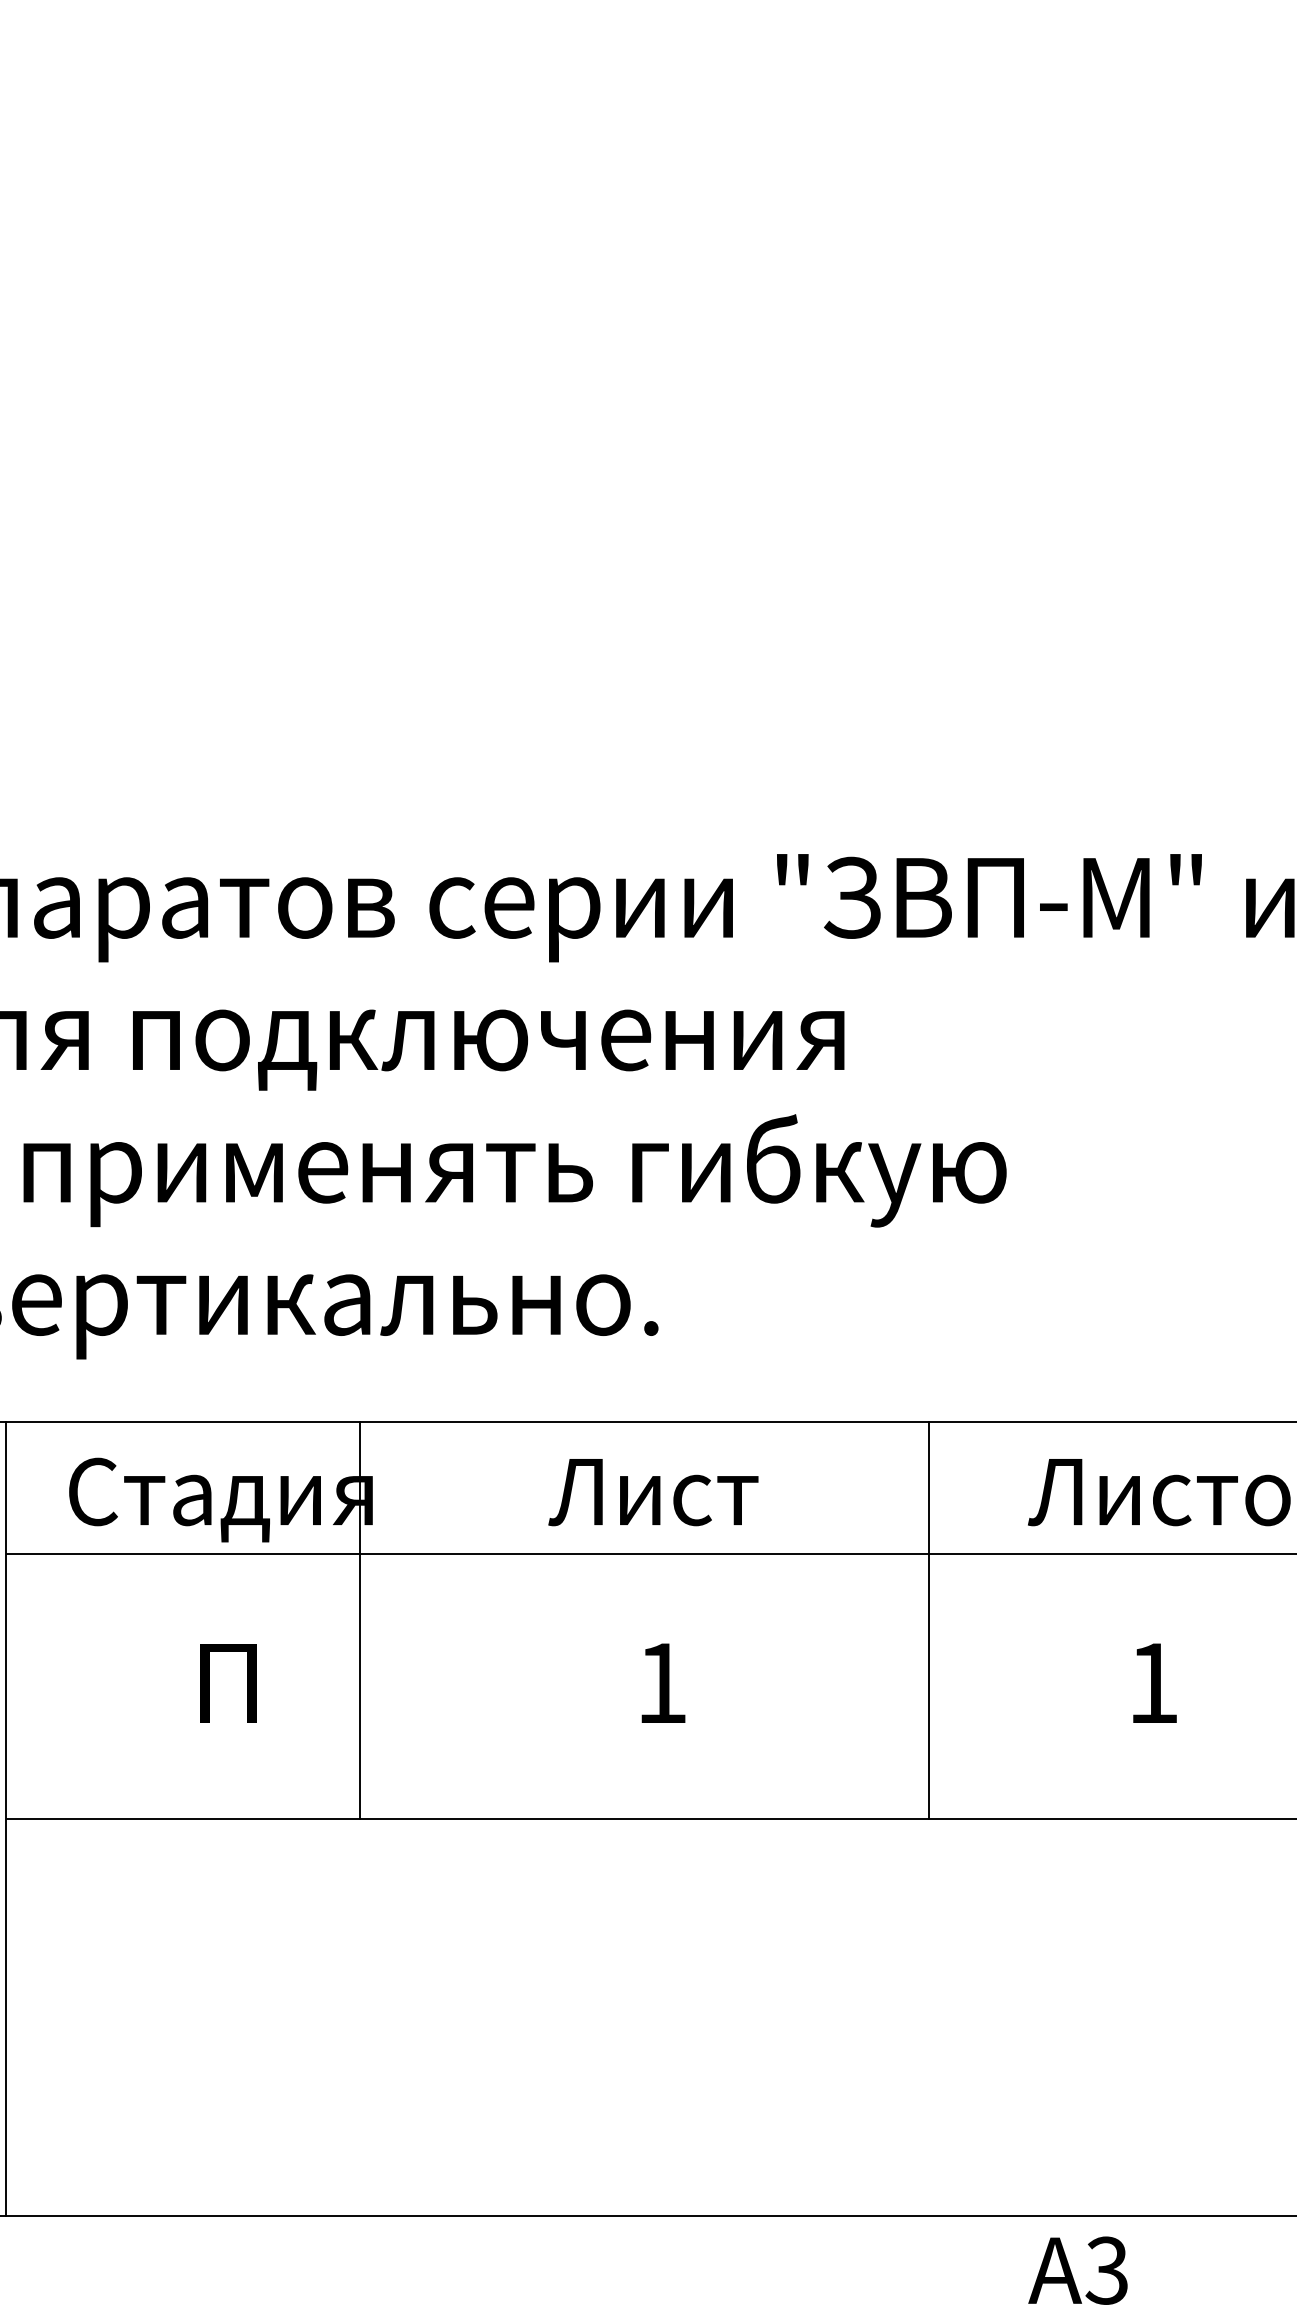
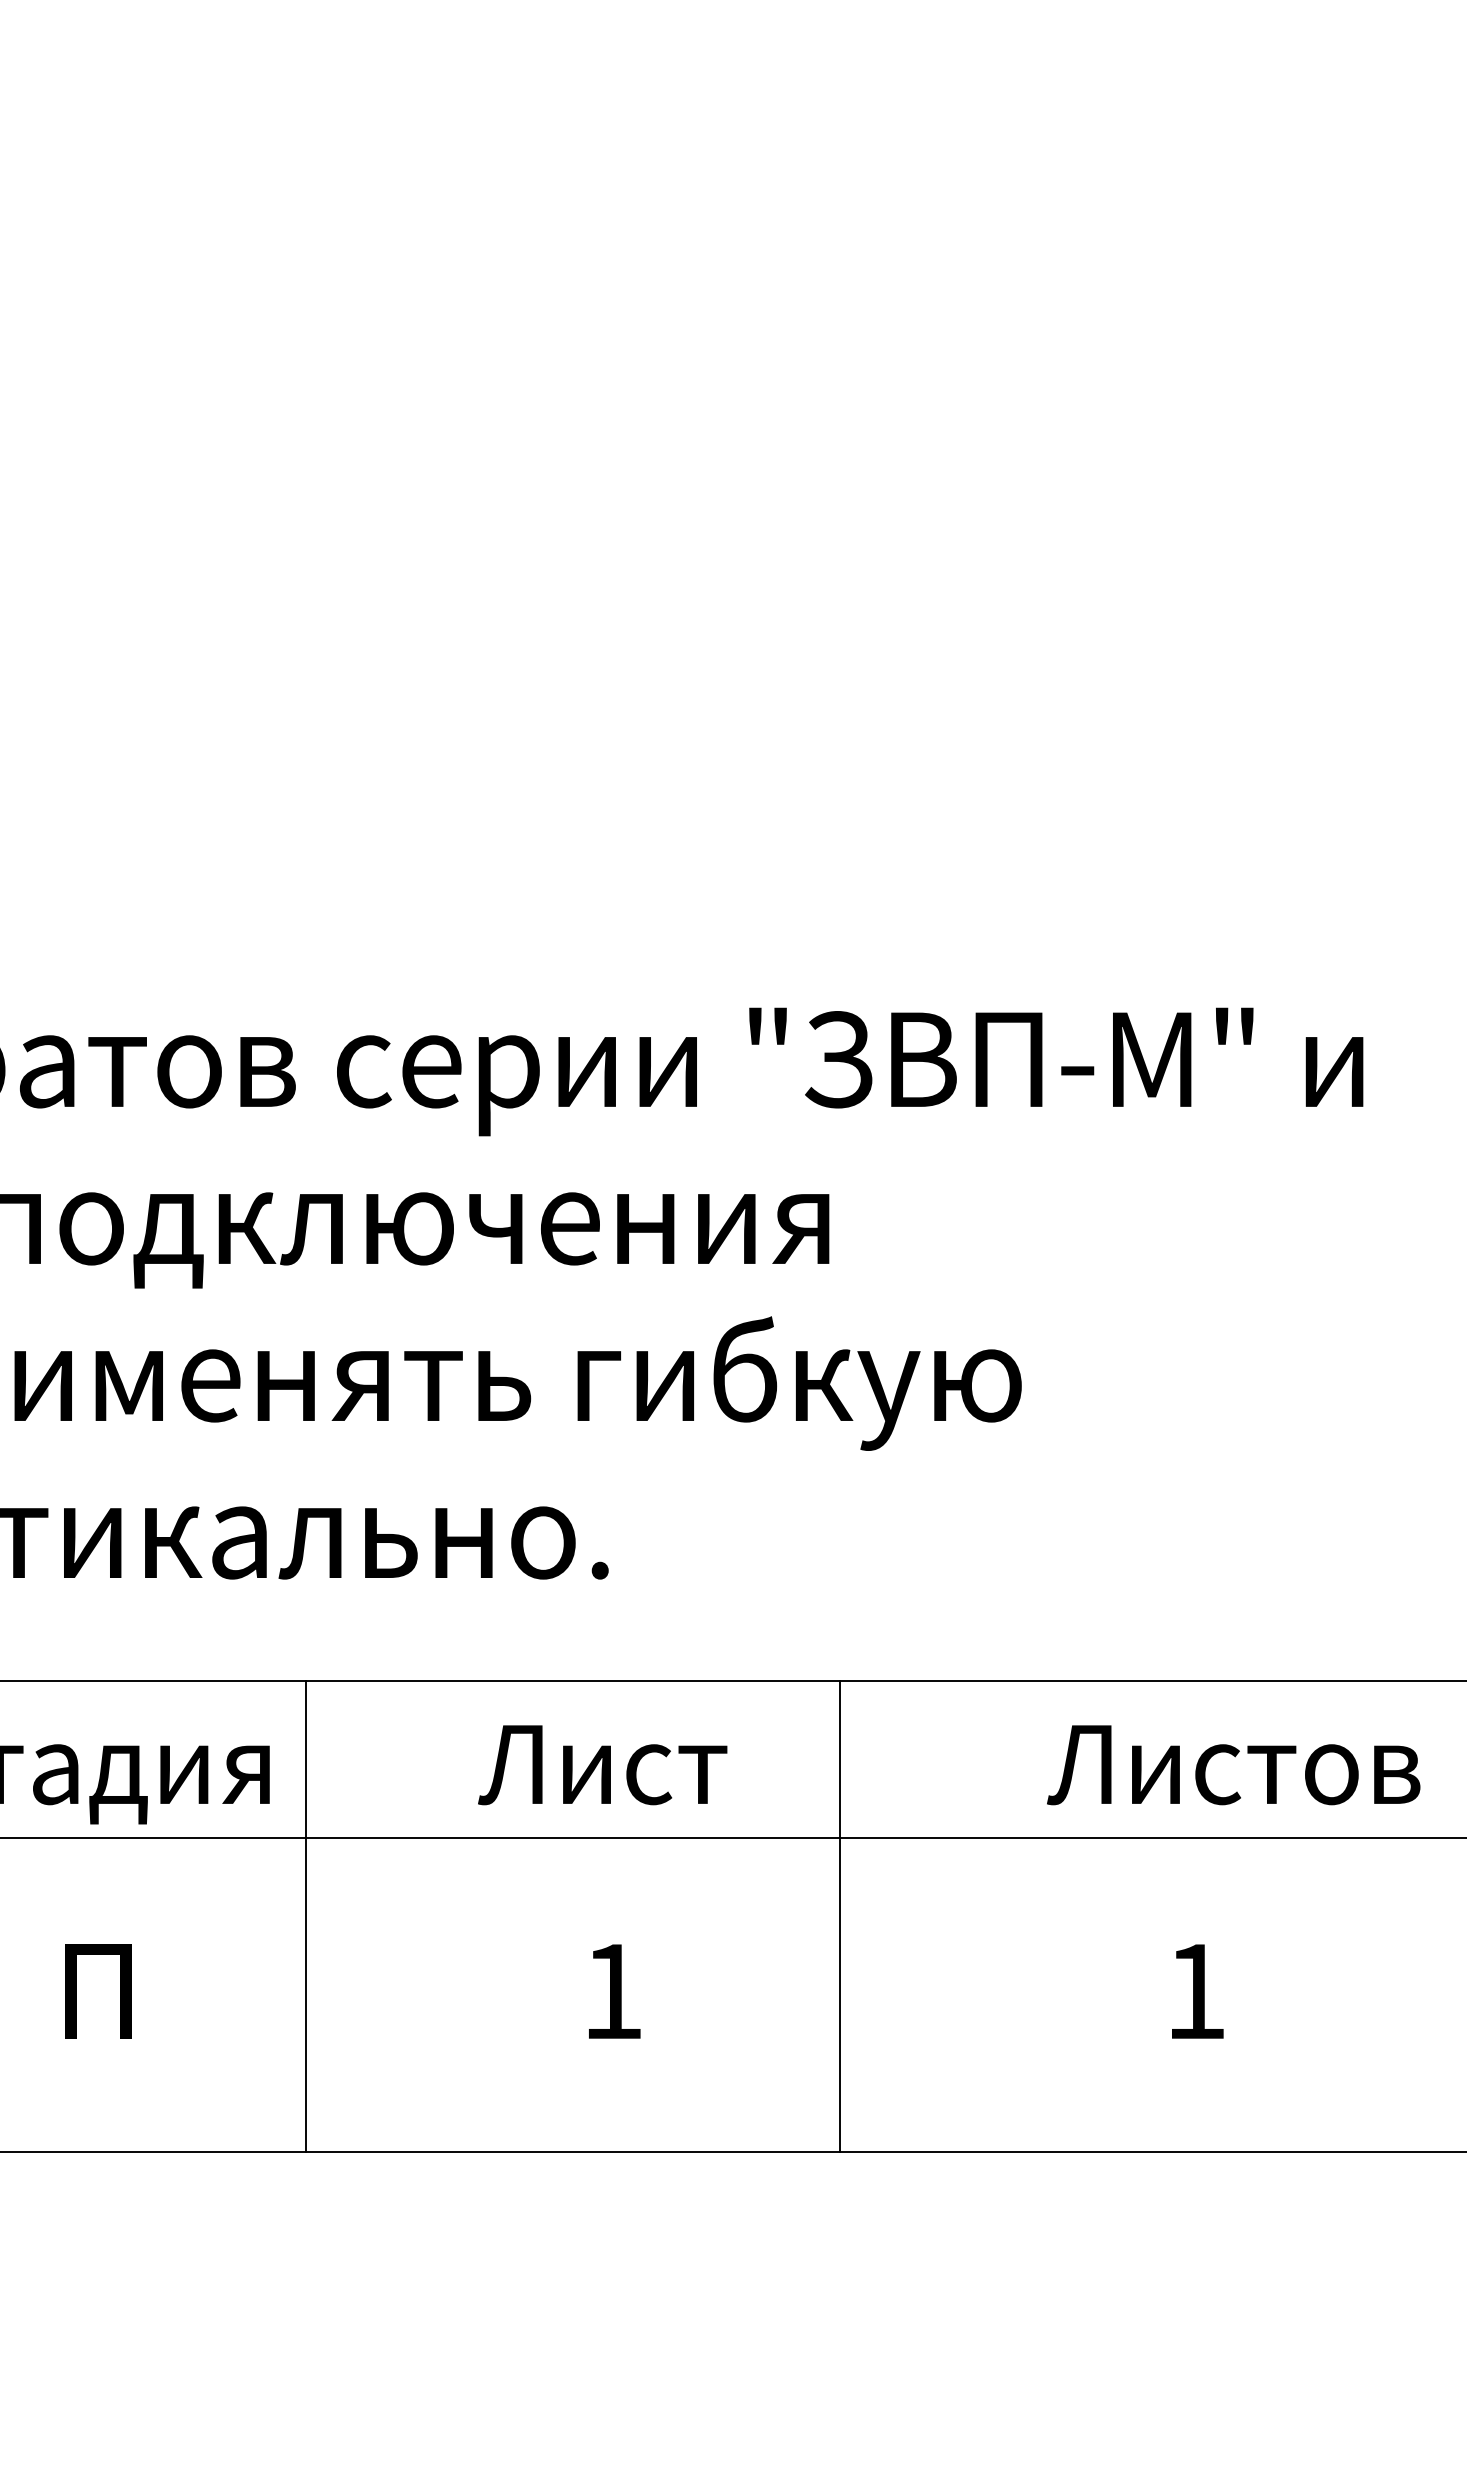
line: (360, 1619) -> (306, 1915), moved
line: (929, 1619) -> (840, 1915), moved

